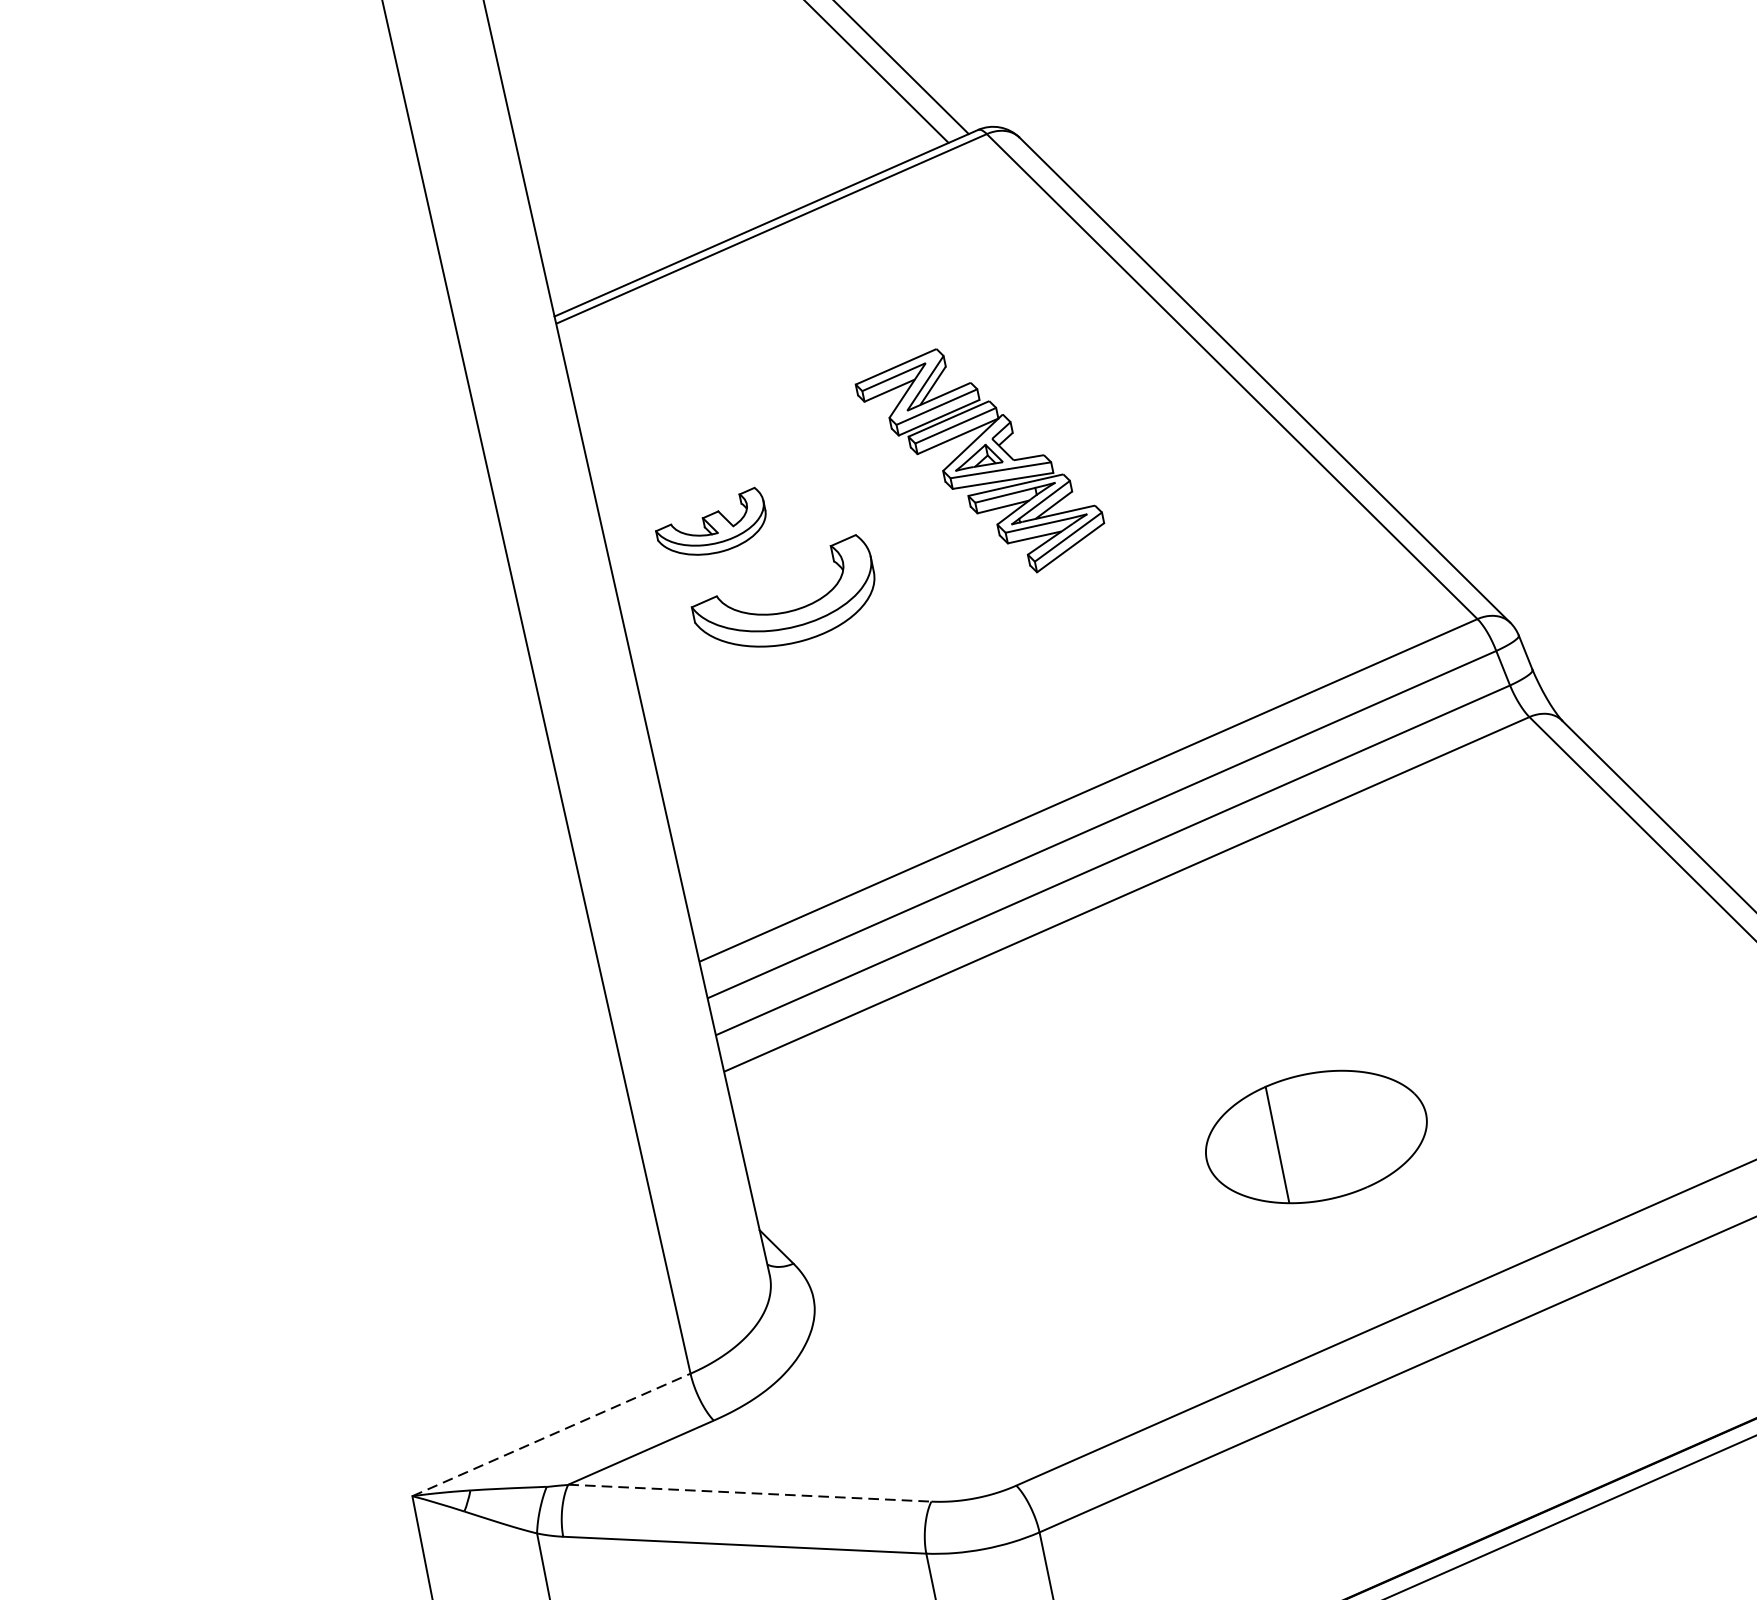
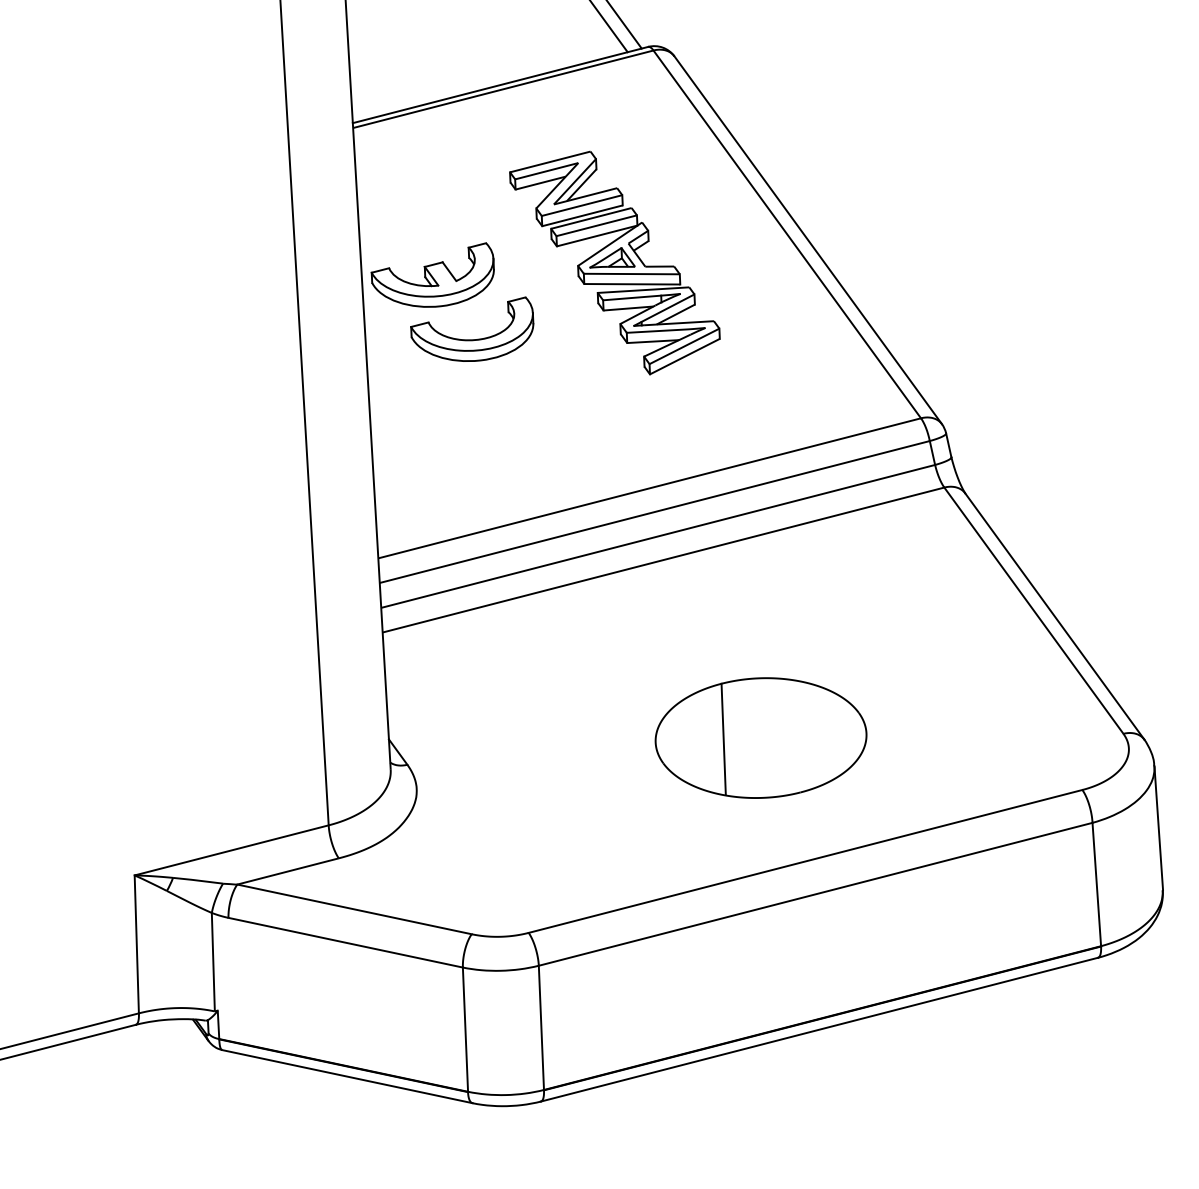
part: (980, 460) -> (614, 262), size x1.43
part: (710, 523) -> (432, 274), size x1.67
part: (1315, 1136) -> (760, 737), size x1.43
line: (552, 1434) -> (232, 850), dashed -> solid
line: (749, 1493) -> (354, 909), dashed -> solid

